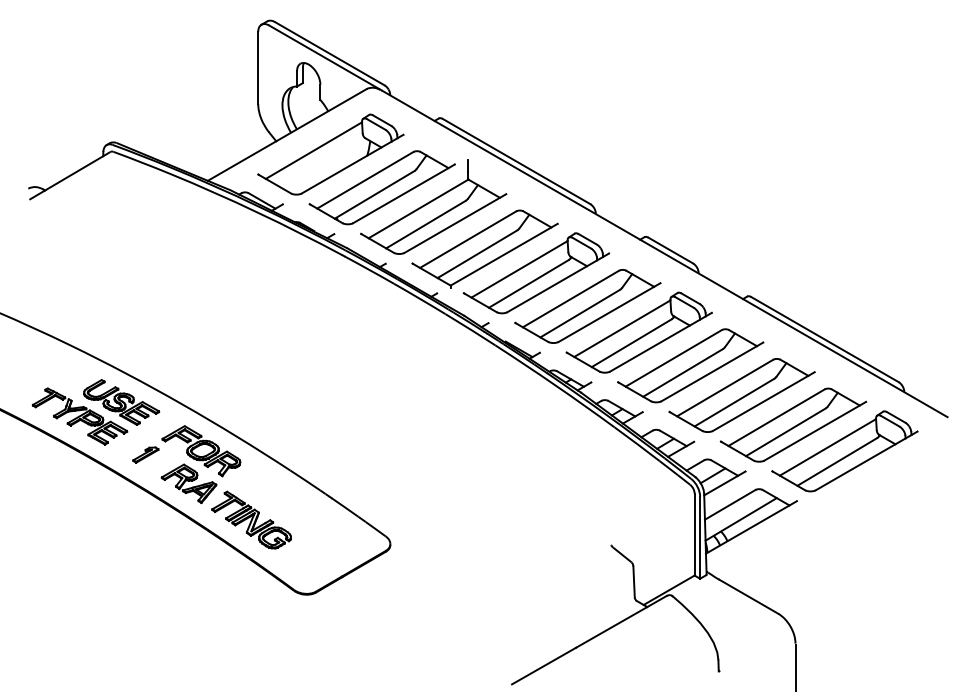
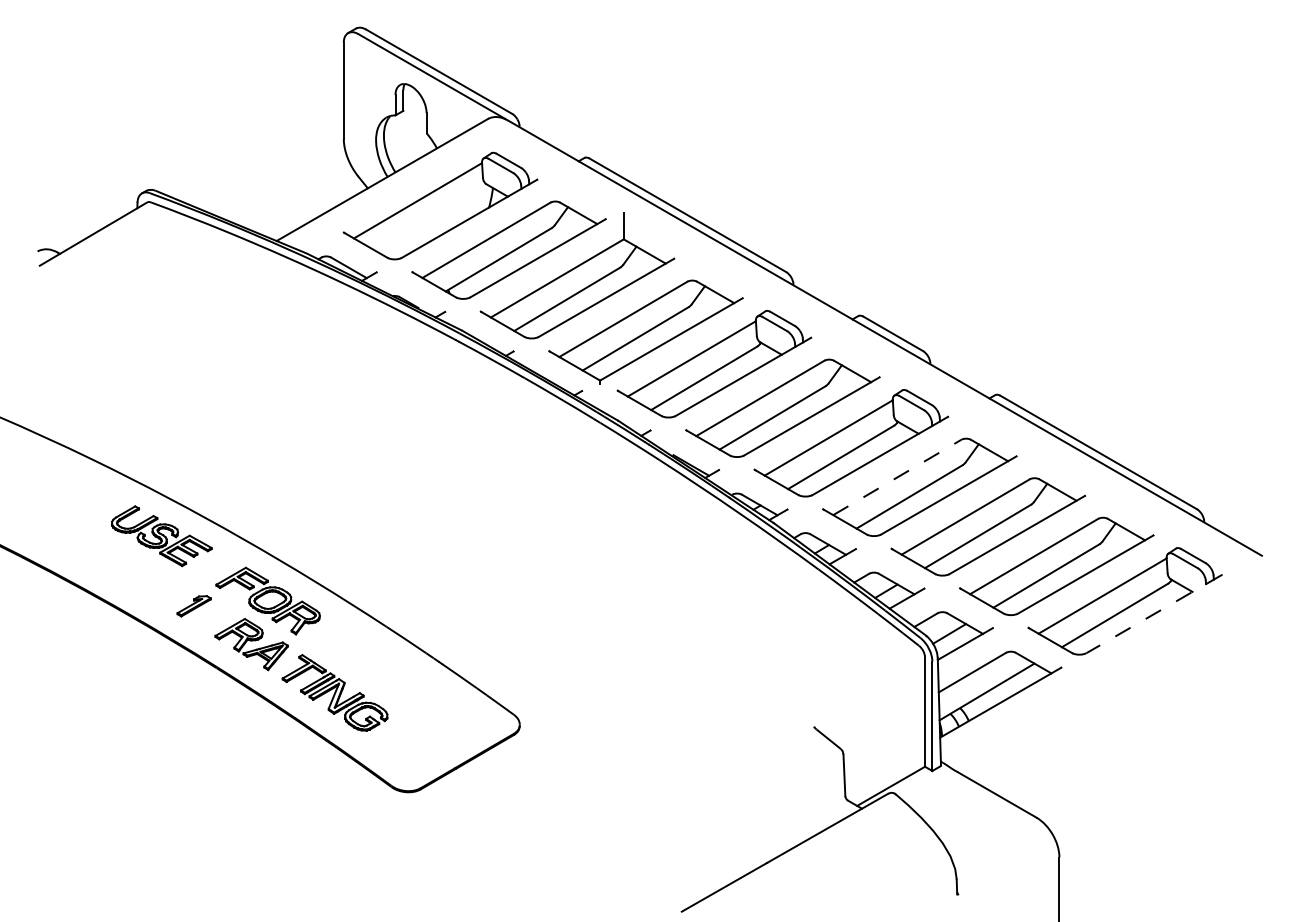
line: (673, 358) -> (897, 477), solid -> dashed
part: (80, 416) -> (106, 554), removed
line: (866, 461) -> (1153, 614), solid -> dashed

